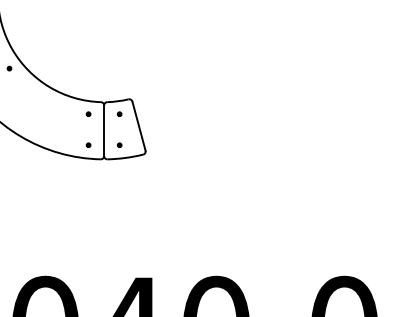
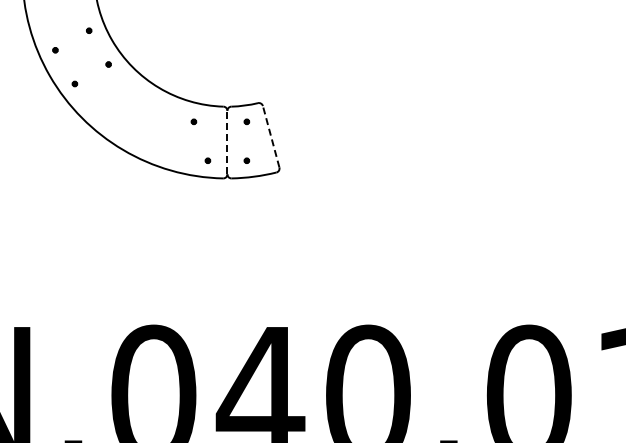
part: (88, 113) -> (193, 121), moved
line: (139, 125) -> (271, 136), solid -> dashed
line: (104, 130) -> (227, 142), solid -> dashed

